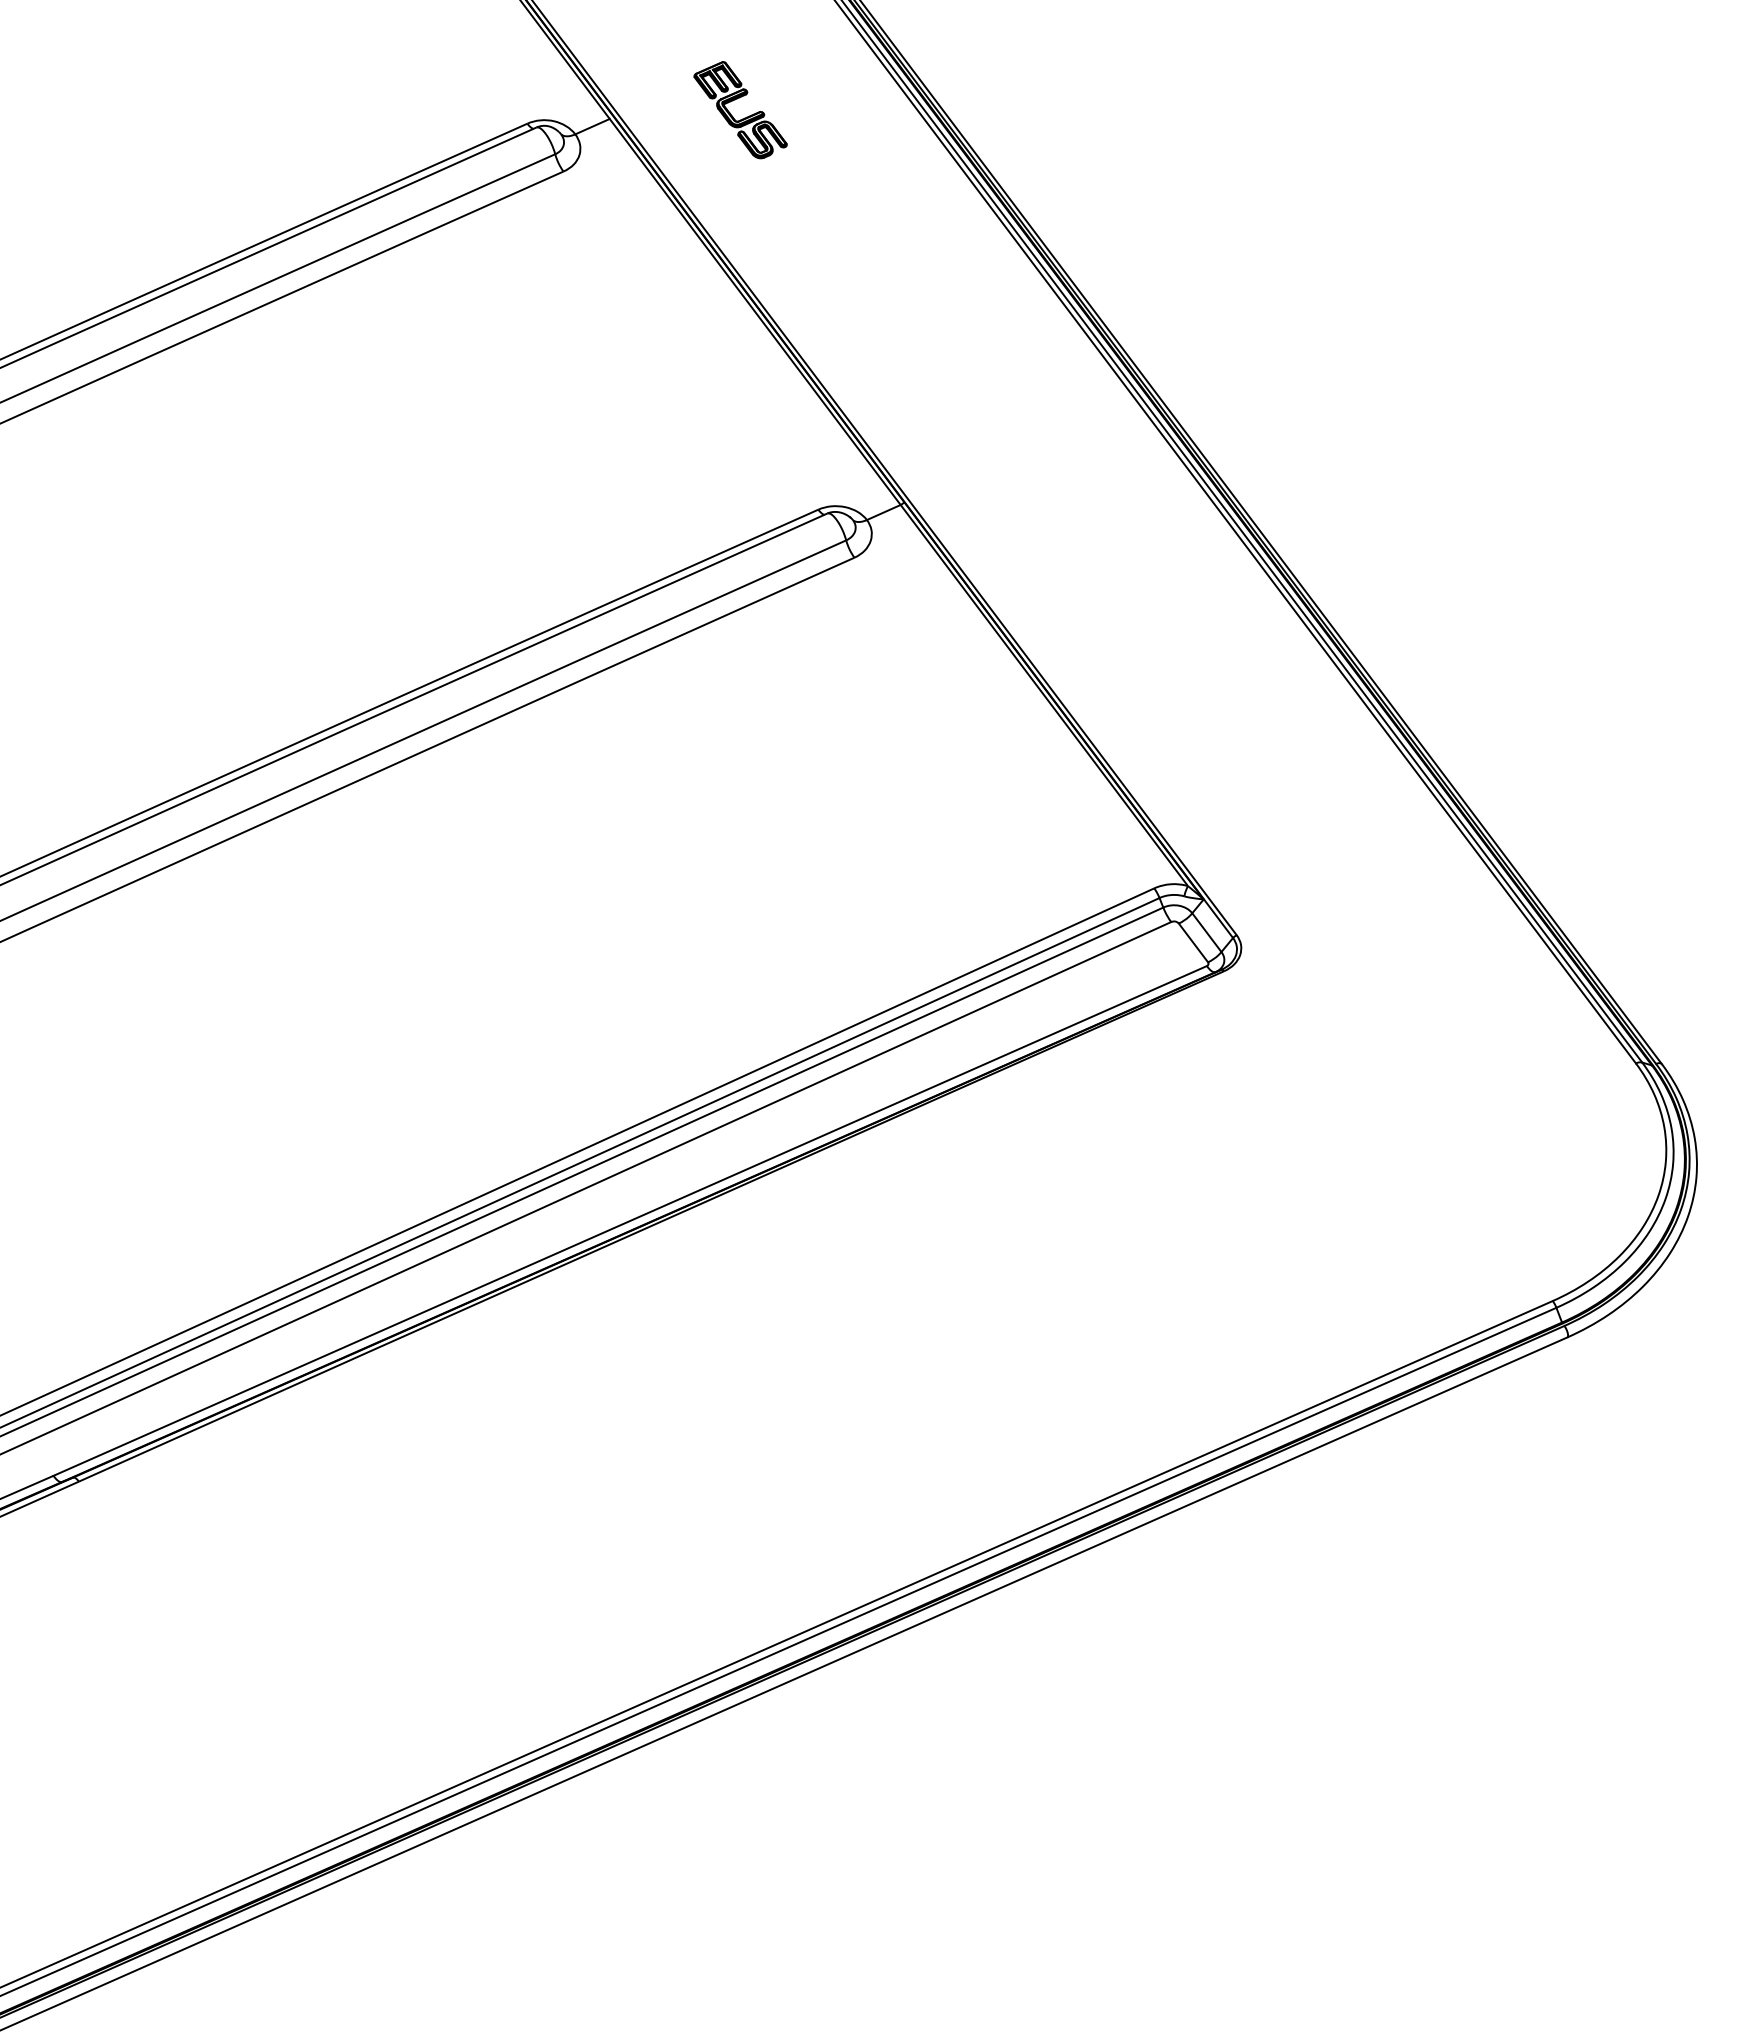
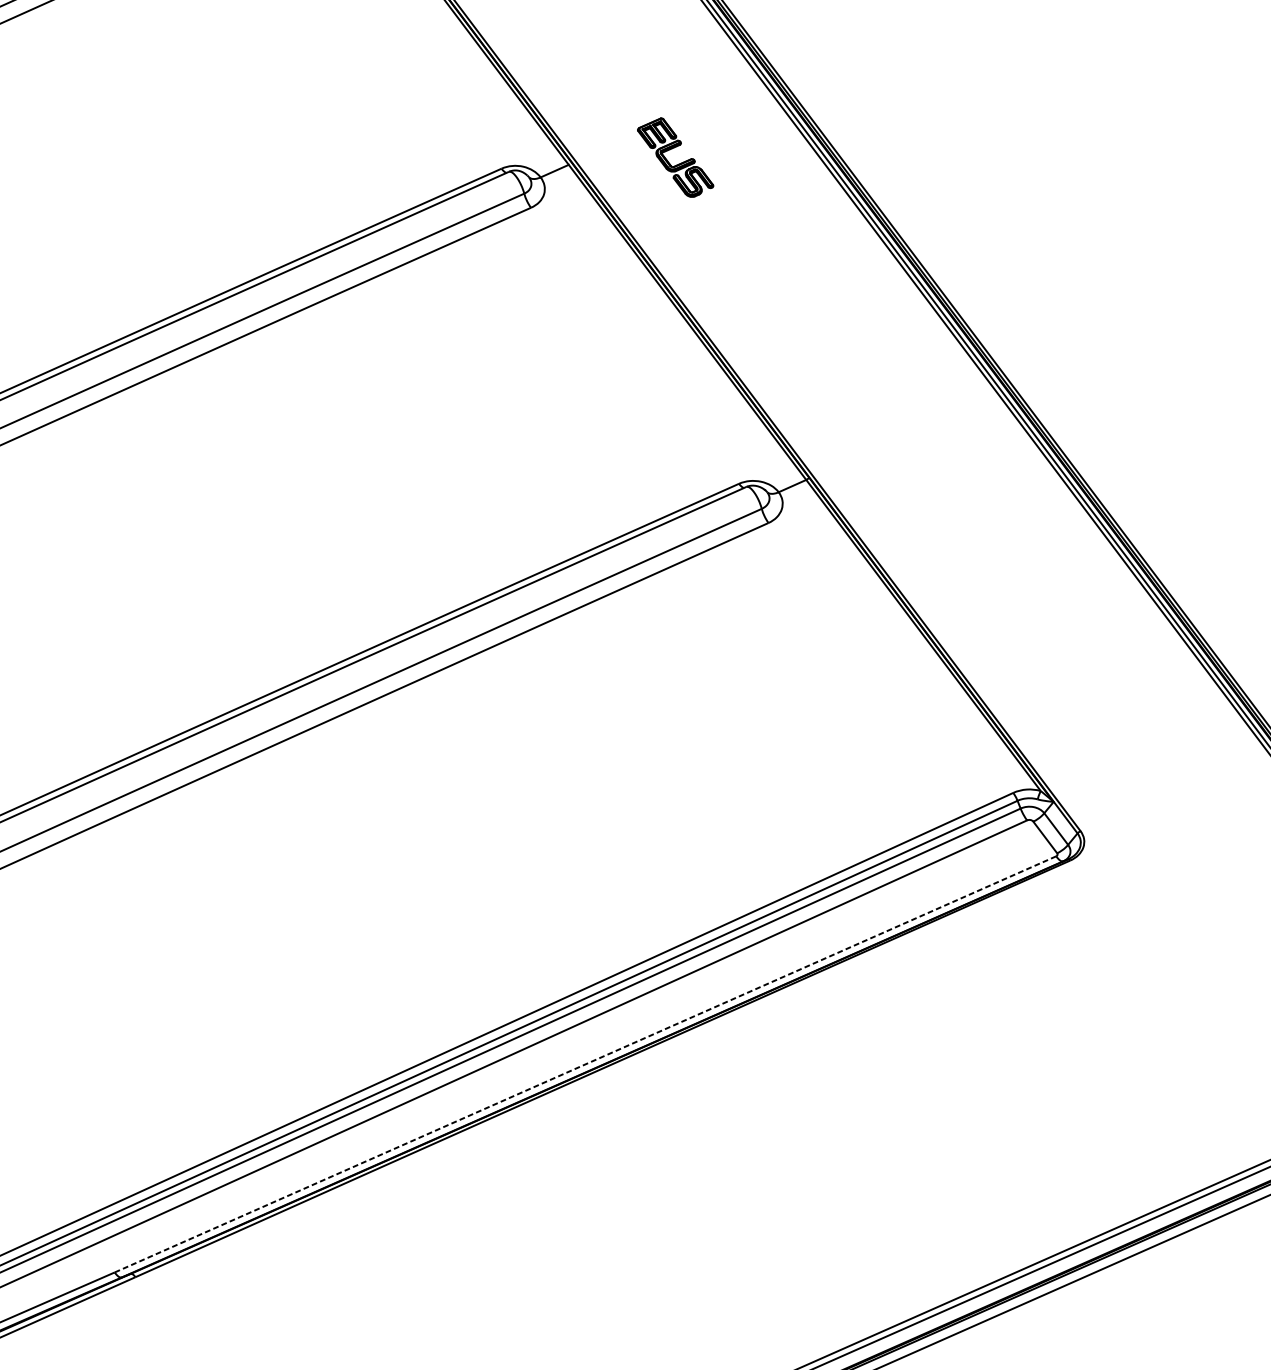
line: (630, 1220) -> (585, 1064), solid -> dashed

